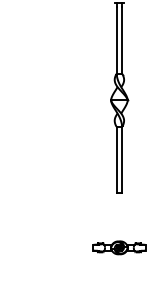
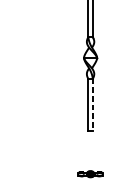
line: (122, 160) -> (93, 105), solid -> dashed
part: (119, 247) -> (90, 173), size x0.6

